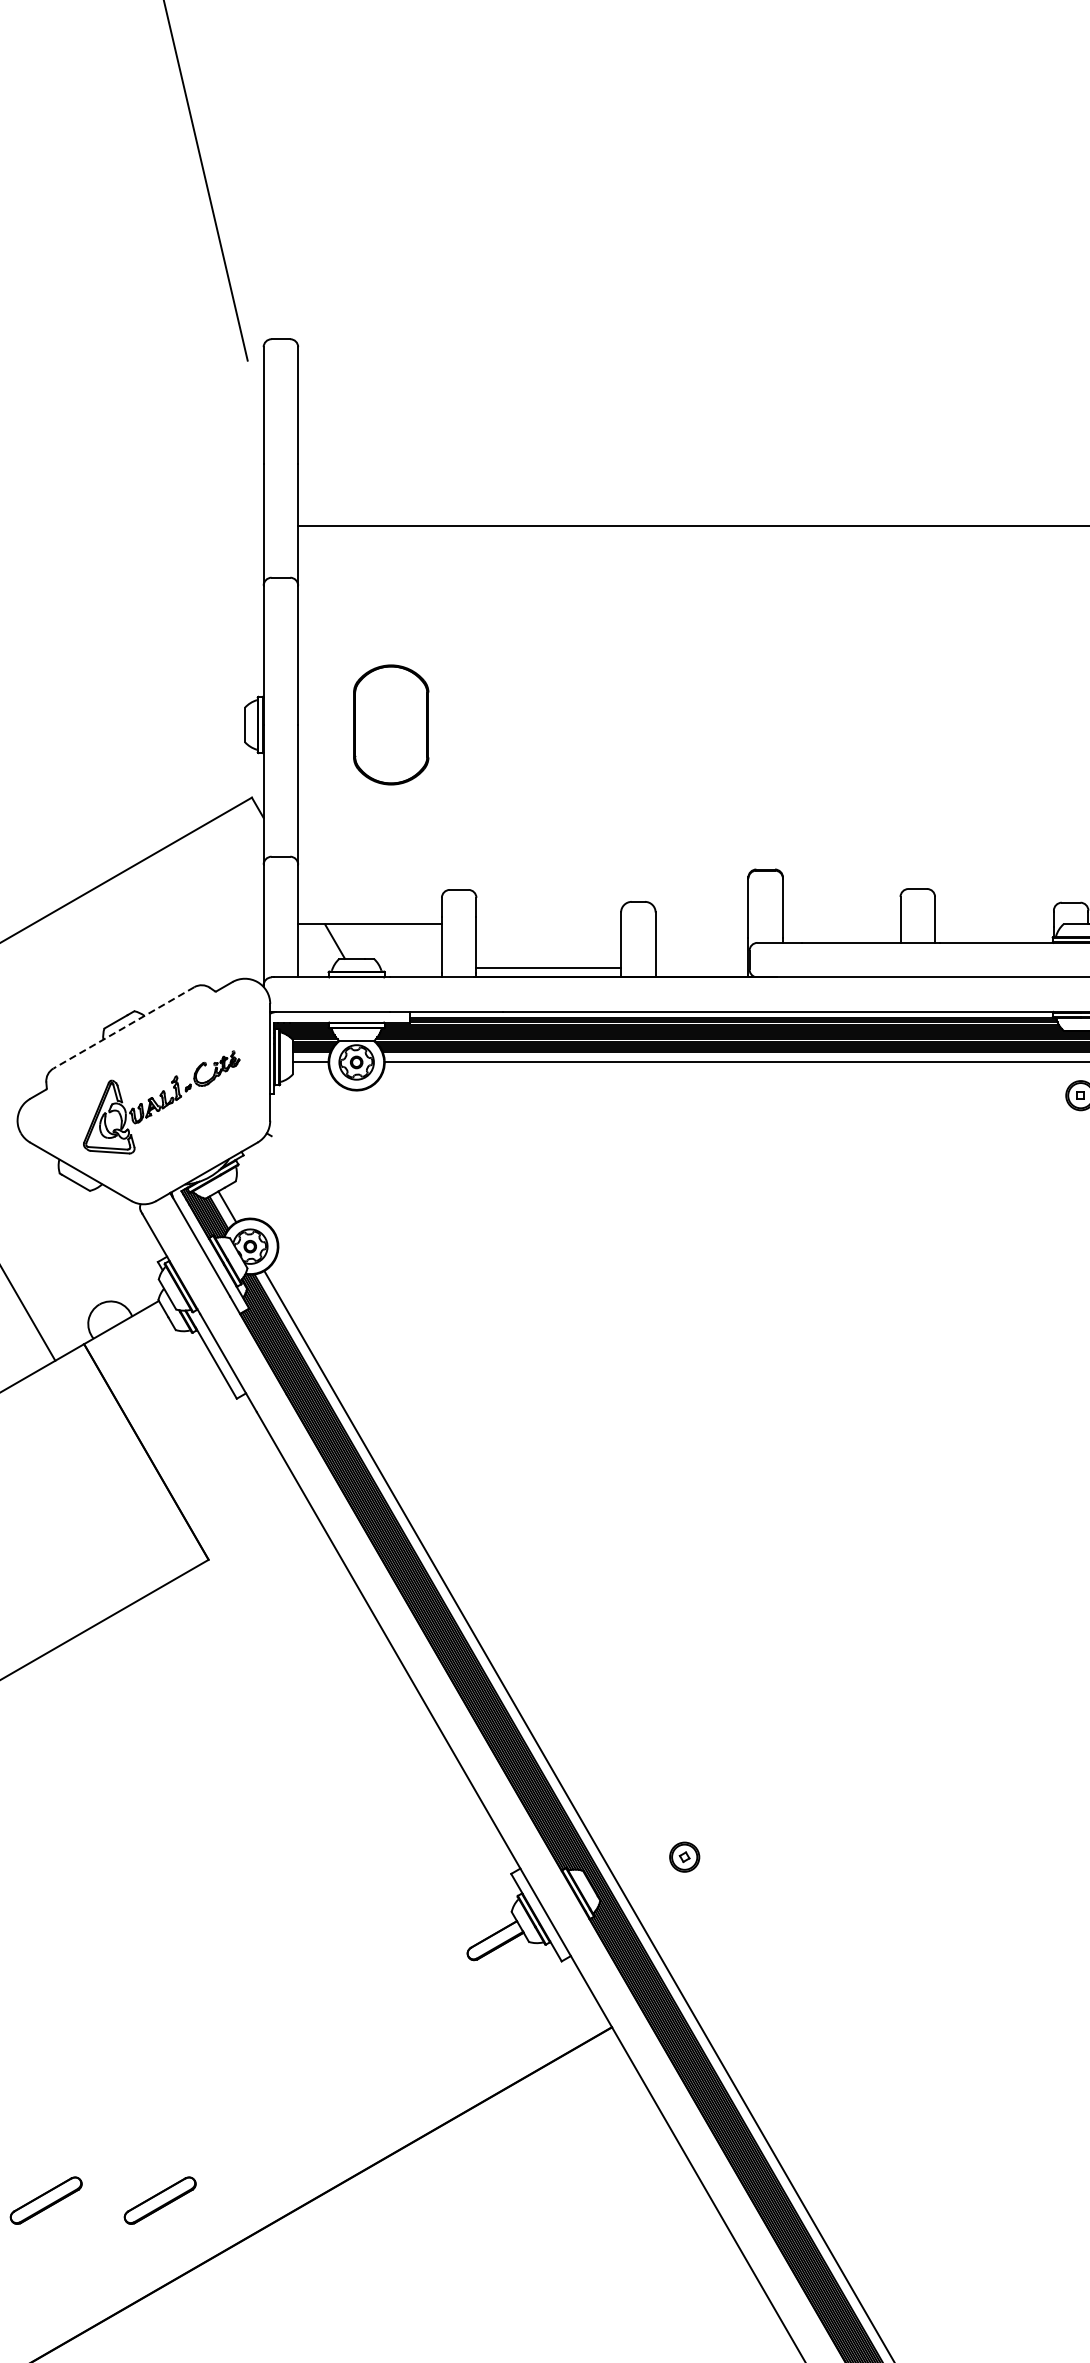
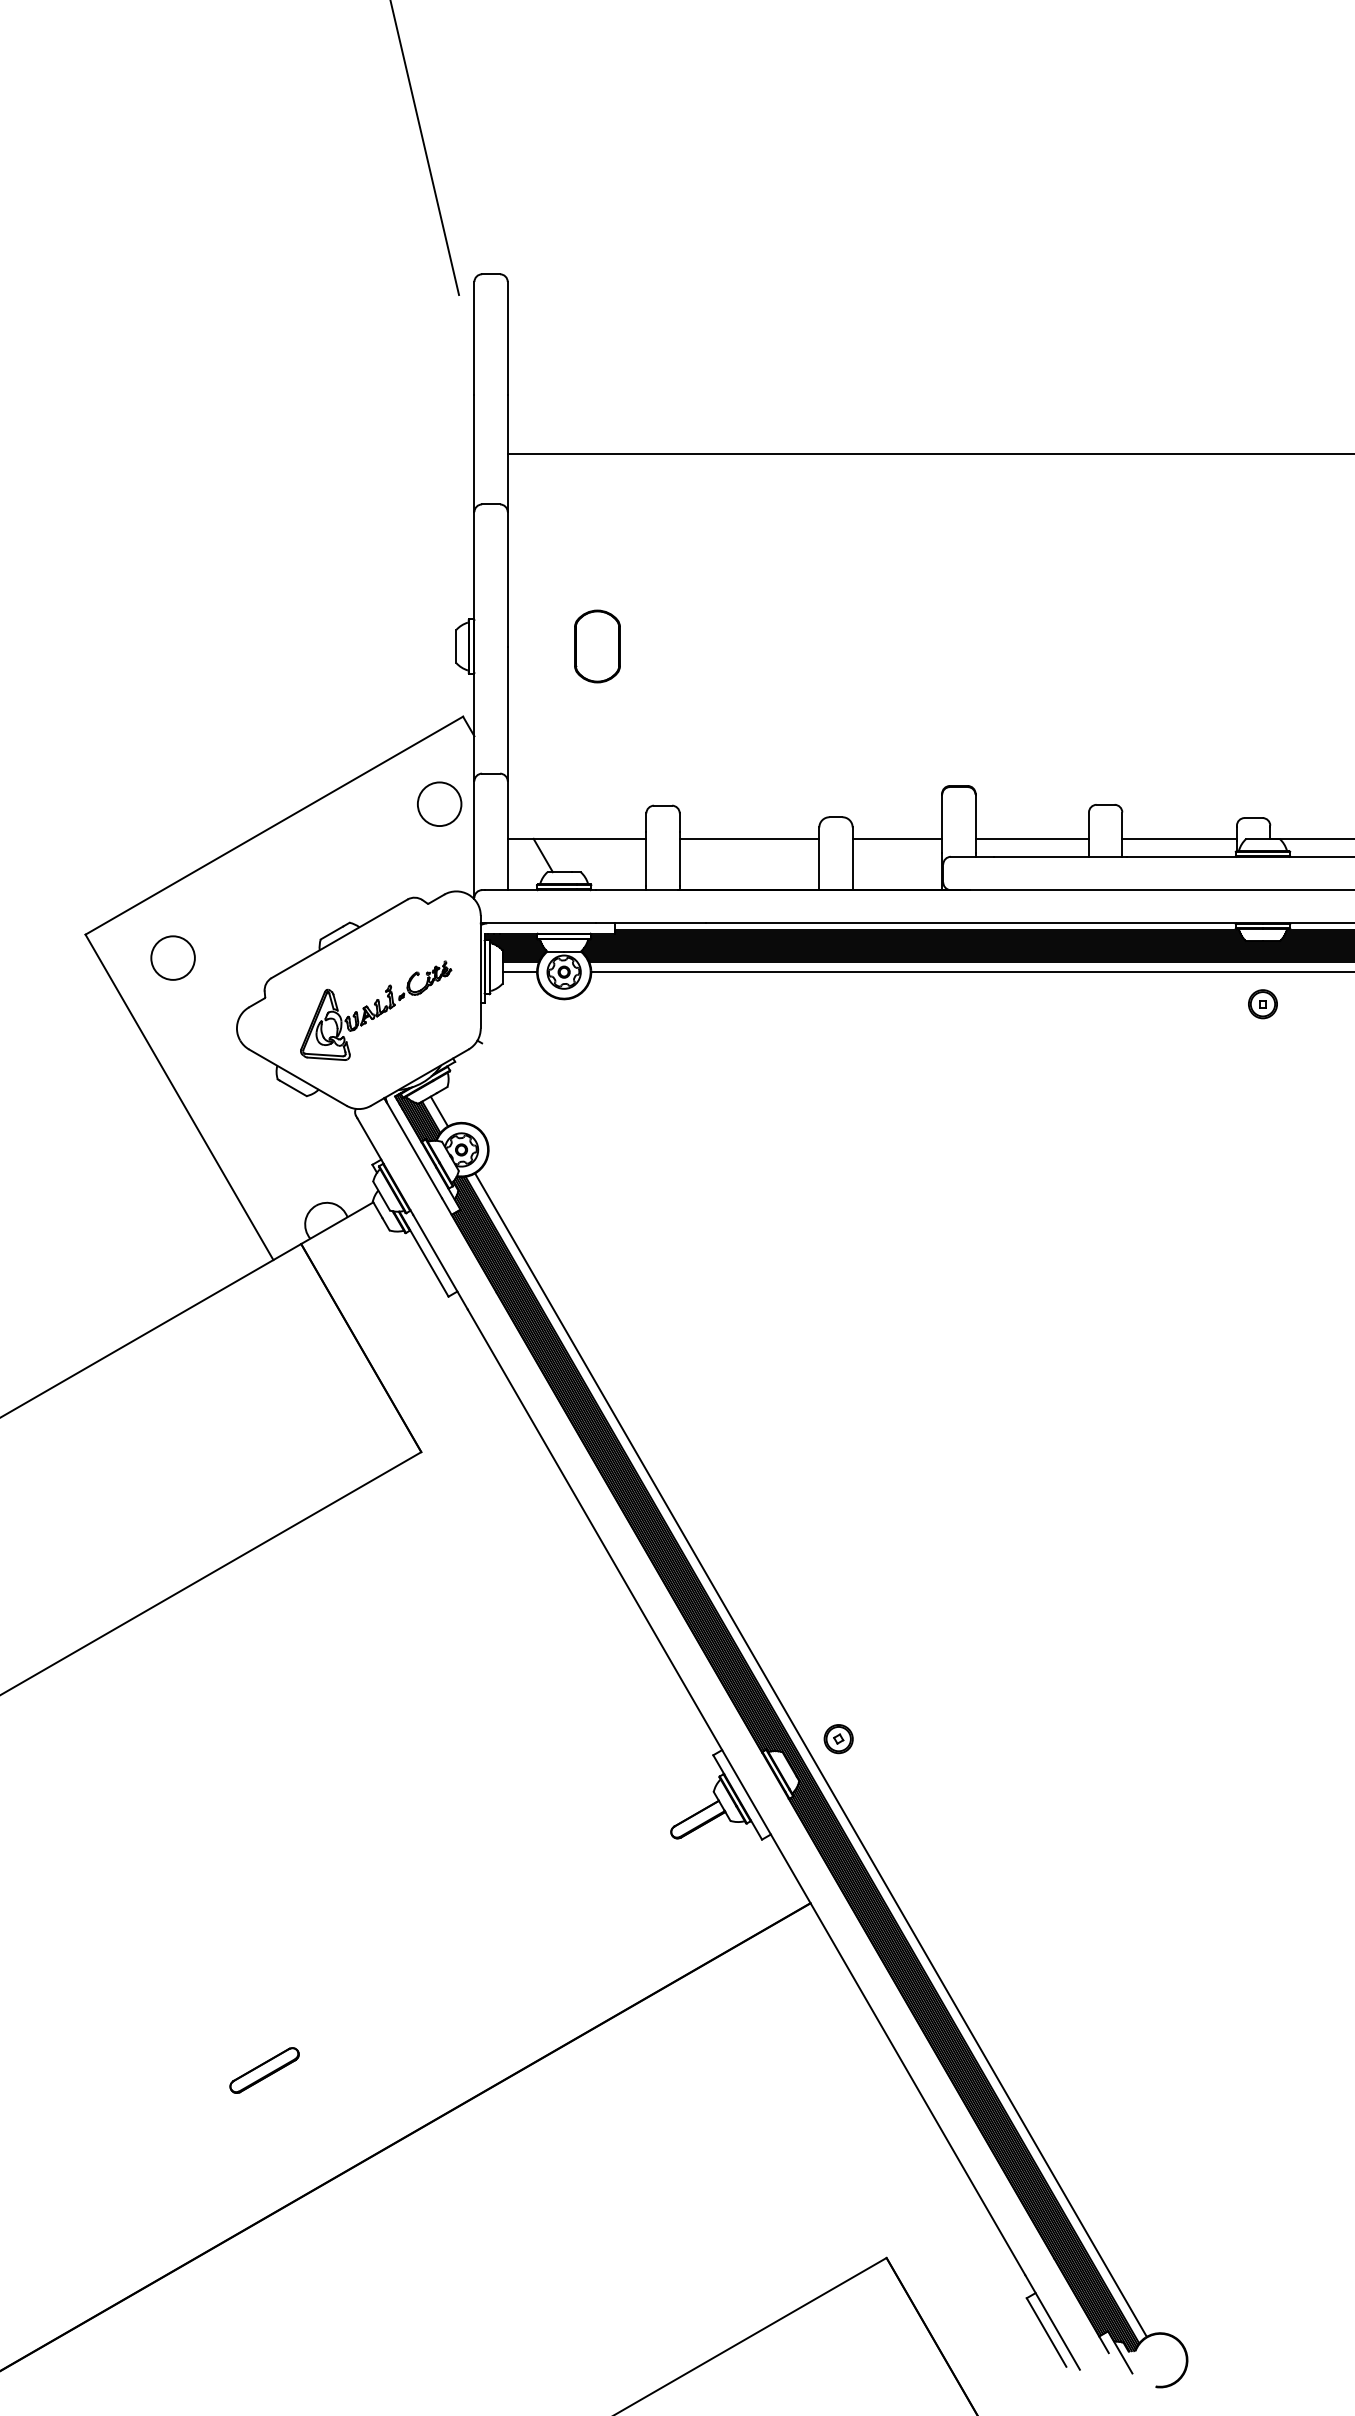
part: (391, 724) -> (597, 646), size x0.62
circle: (227, 887) -> (439, 803), added
line: (702, 923) -> (897, 838), added
line: (840, 923) -> (1031, 838), added
line: (994, 923) -> (1179, 838), added
line: (548, 967) -> (749, 838), moved
line: (123, 1028) -> (339, 939), dashed -> solid
part: (684, 1857) -> (838, 1739), moved
part: (160, 2200) -> (374, 2070), removed

